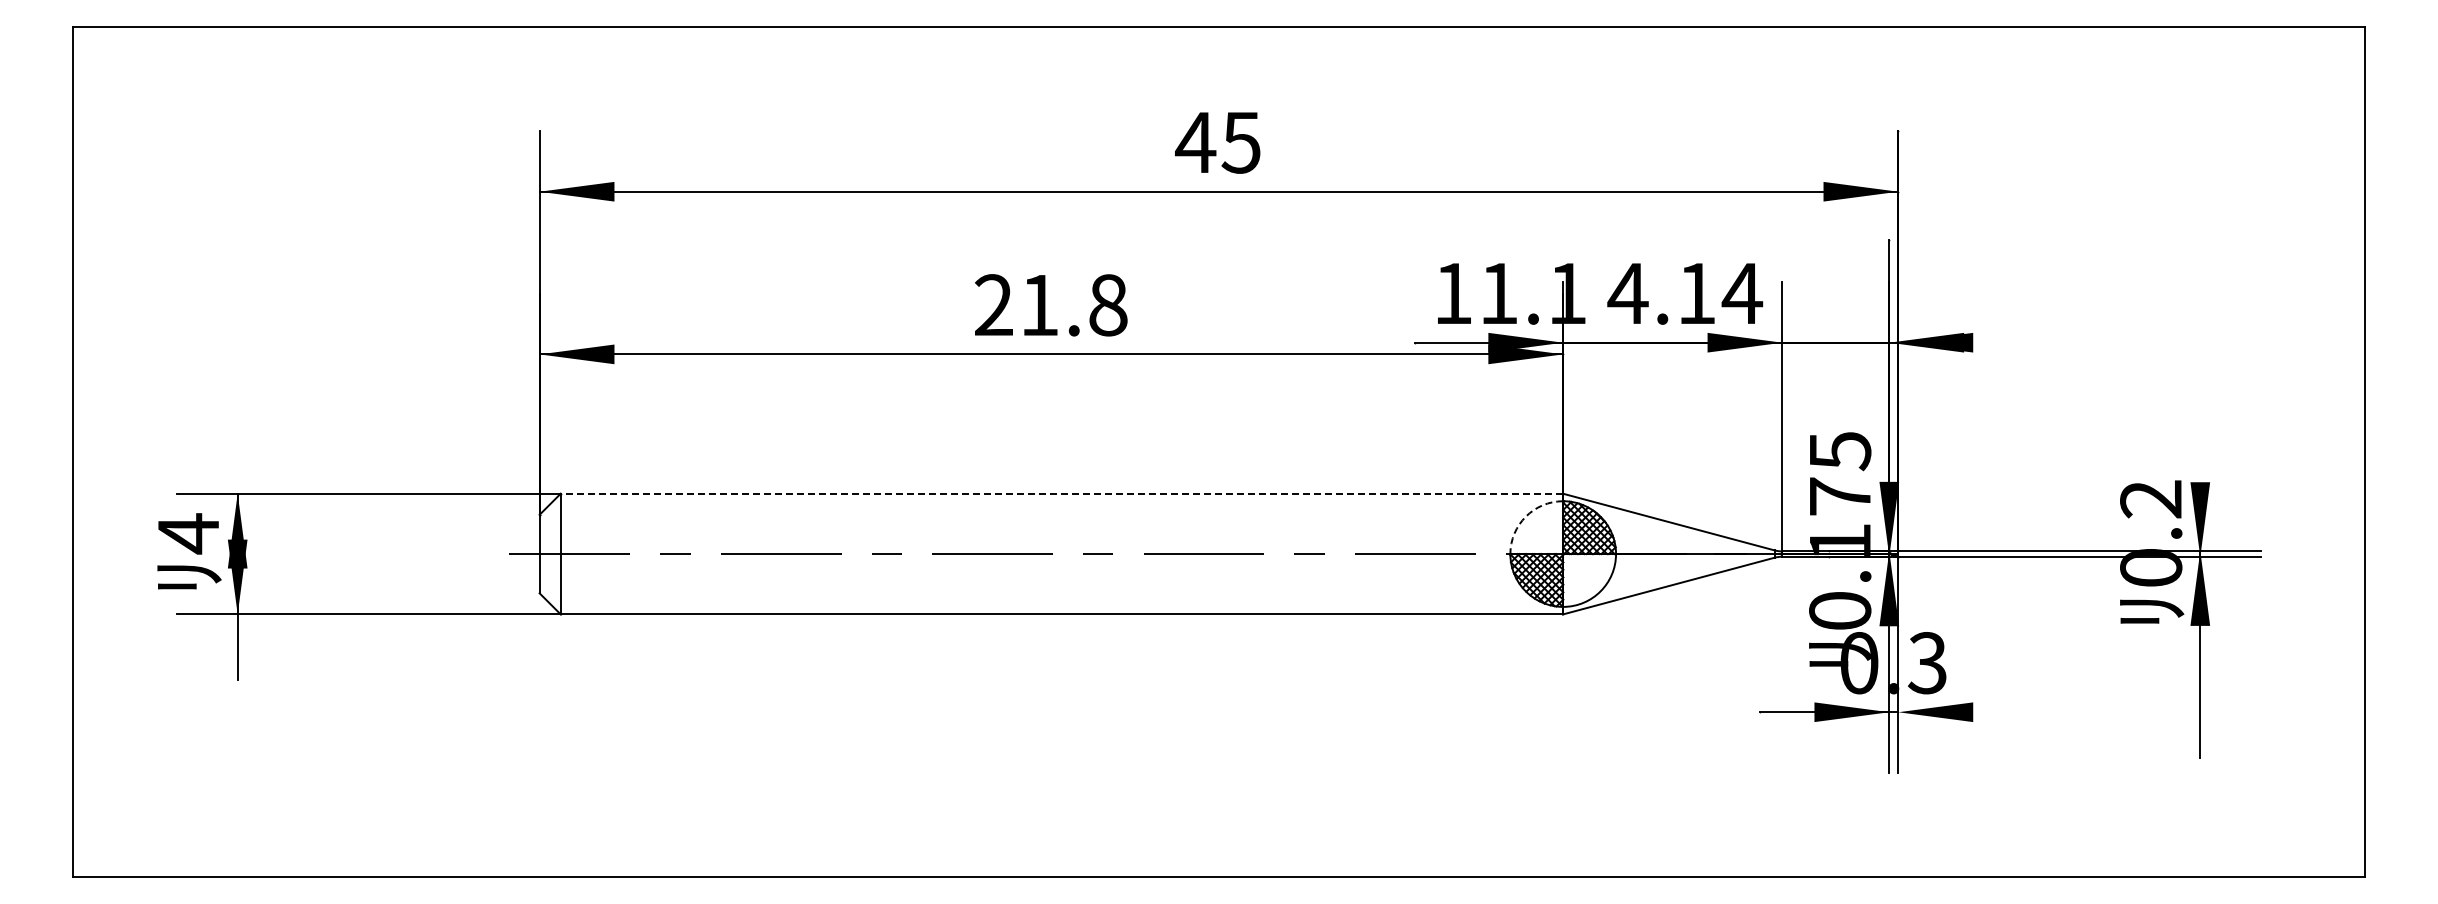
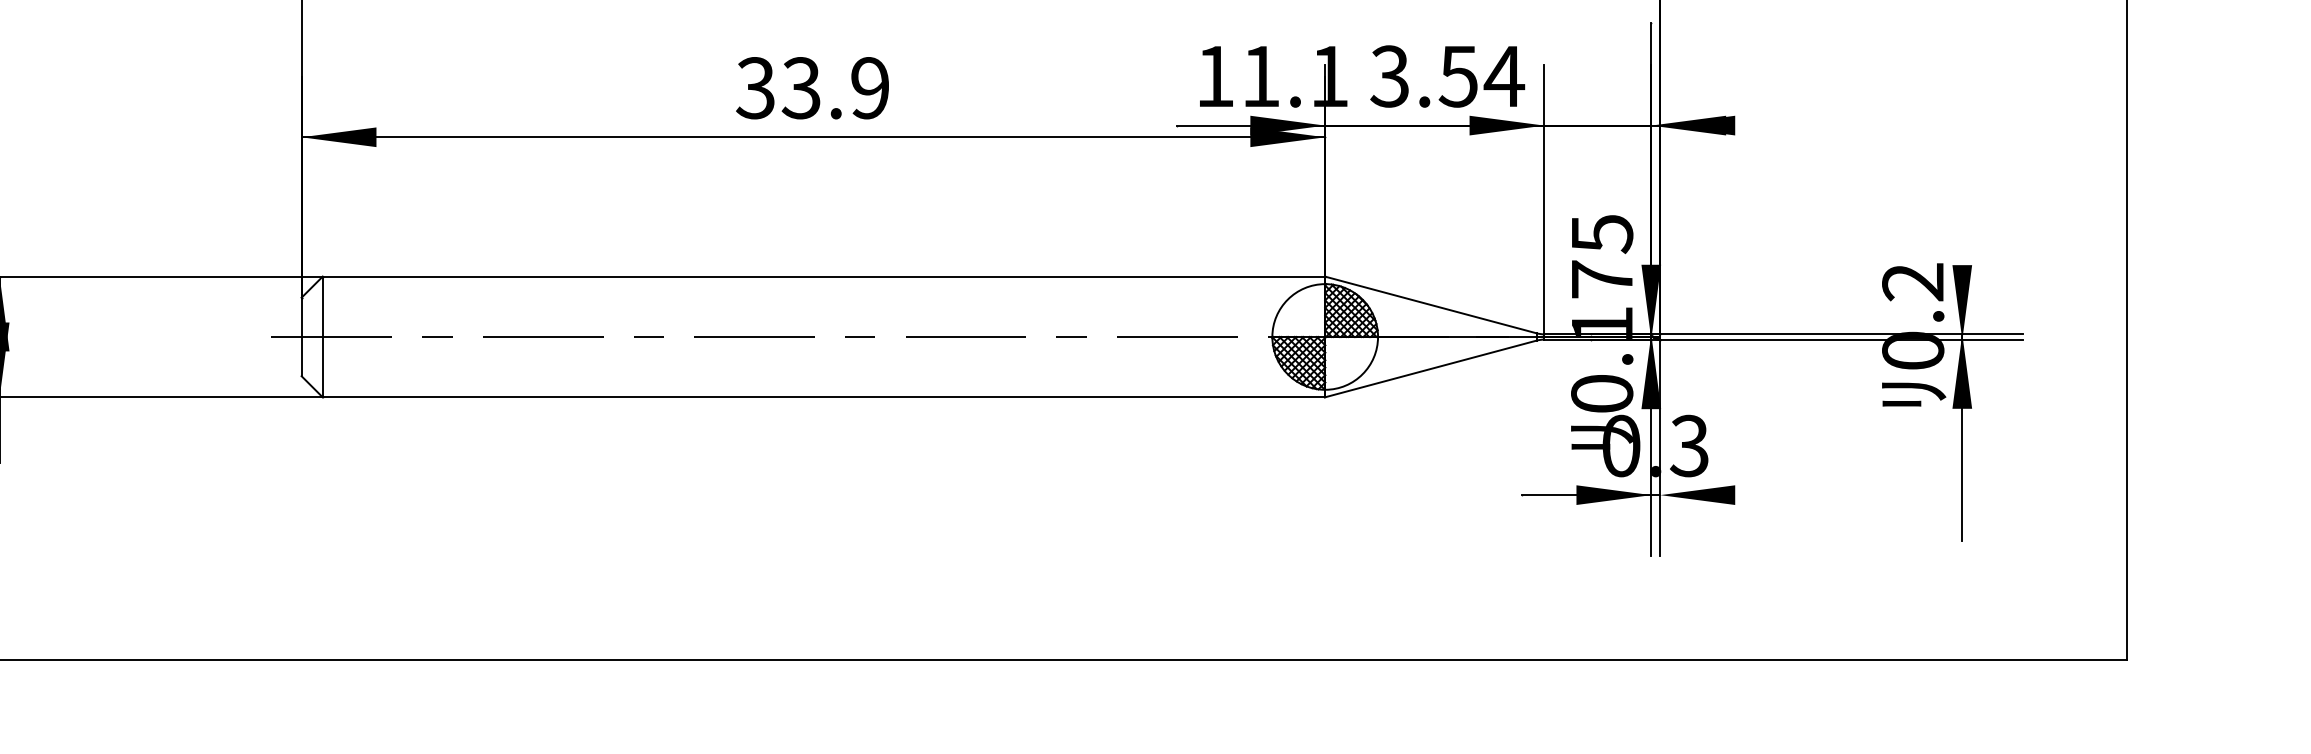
text: (1661, 293) -> (1423, 76), 4.14 -> 3.54
text: (1050, 305) -> (812, 88), 21.8 -> 33.9
line: (1061, 493) -> (823, 276), dashed -> solid
arc: (1525, 516) -> (1287, 299), dashed -> solid

